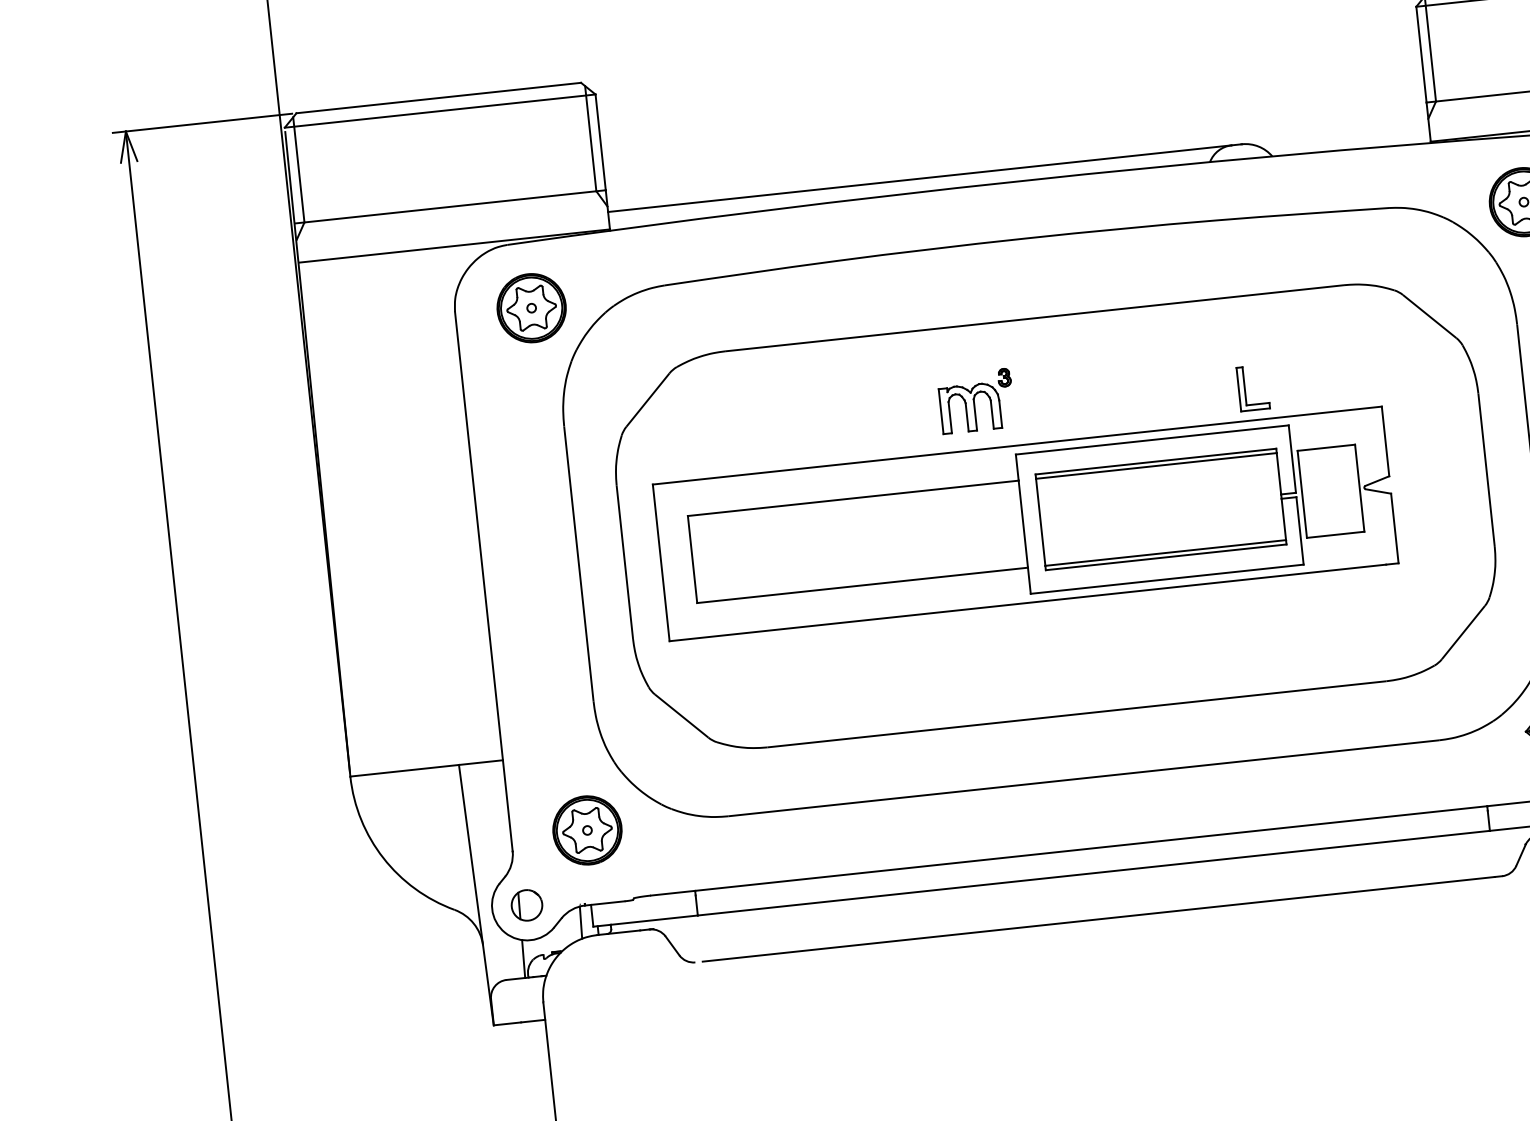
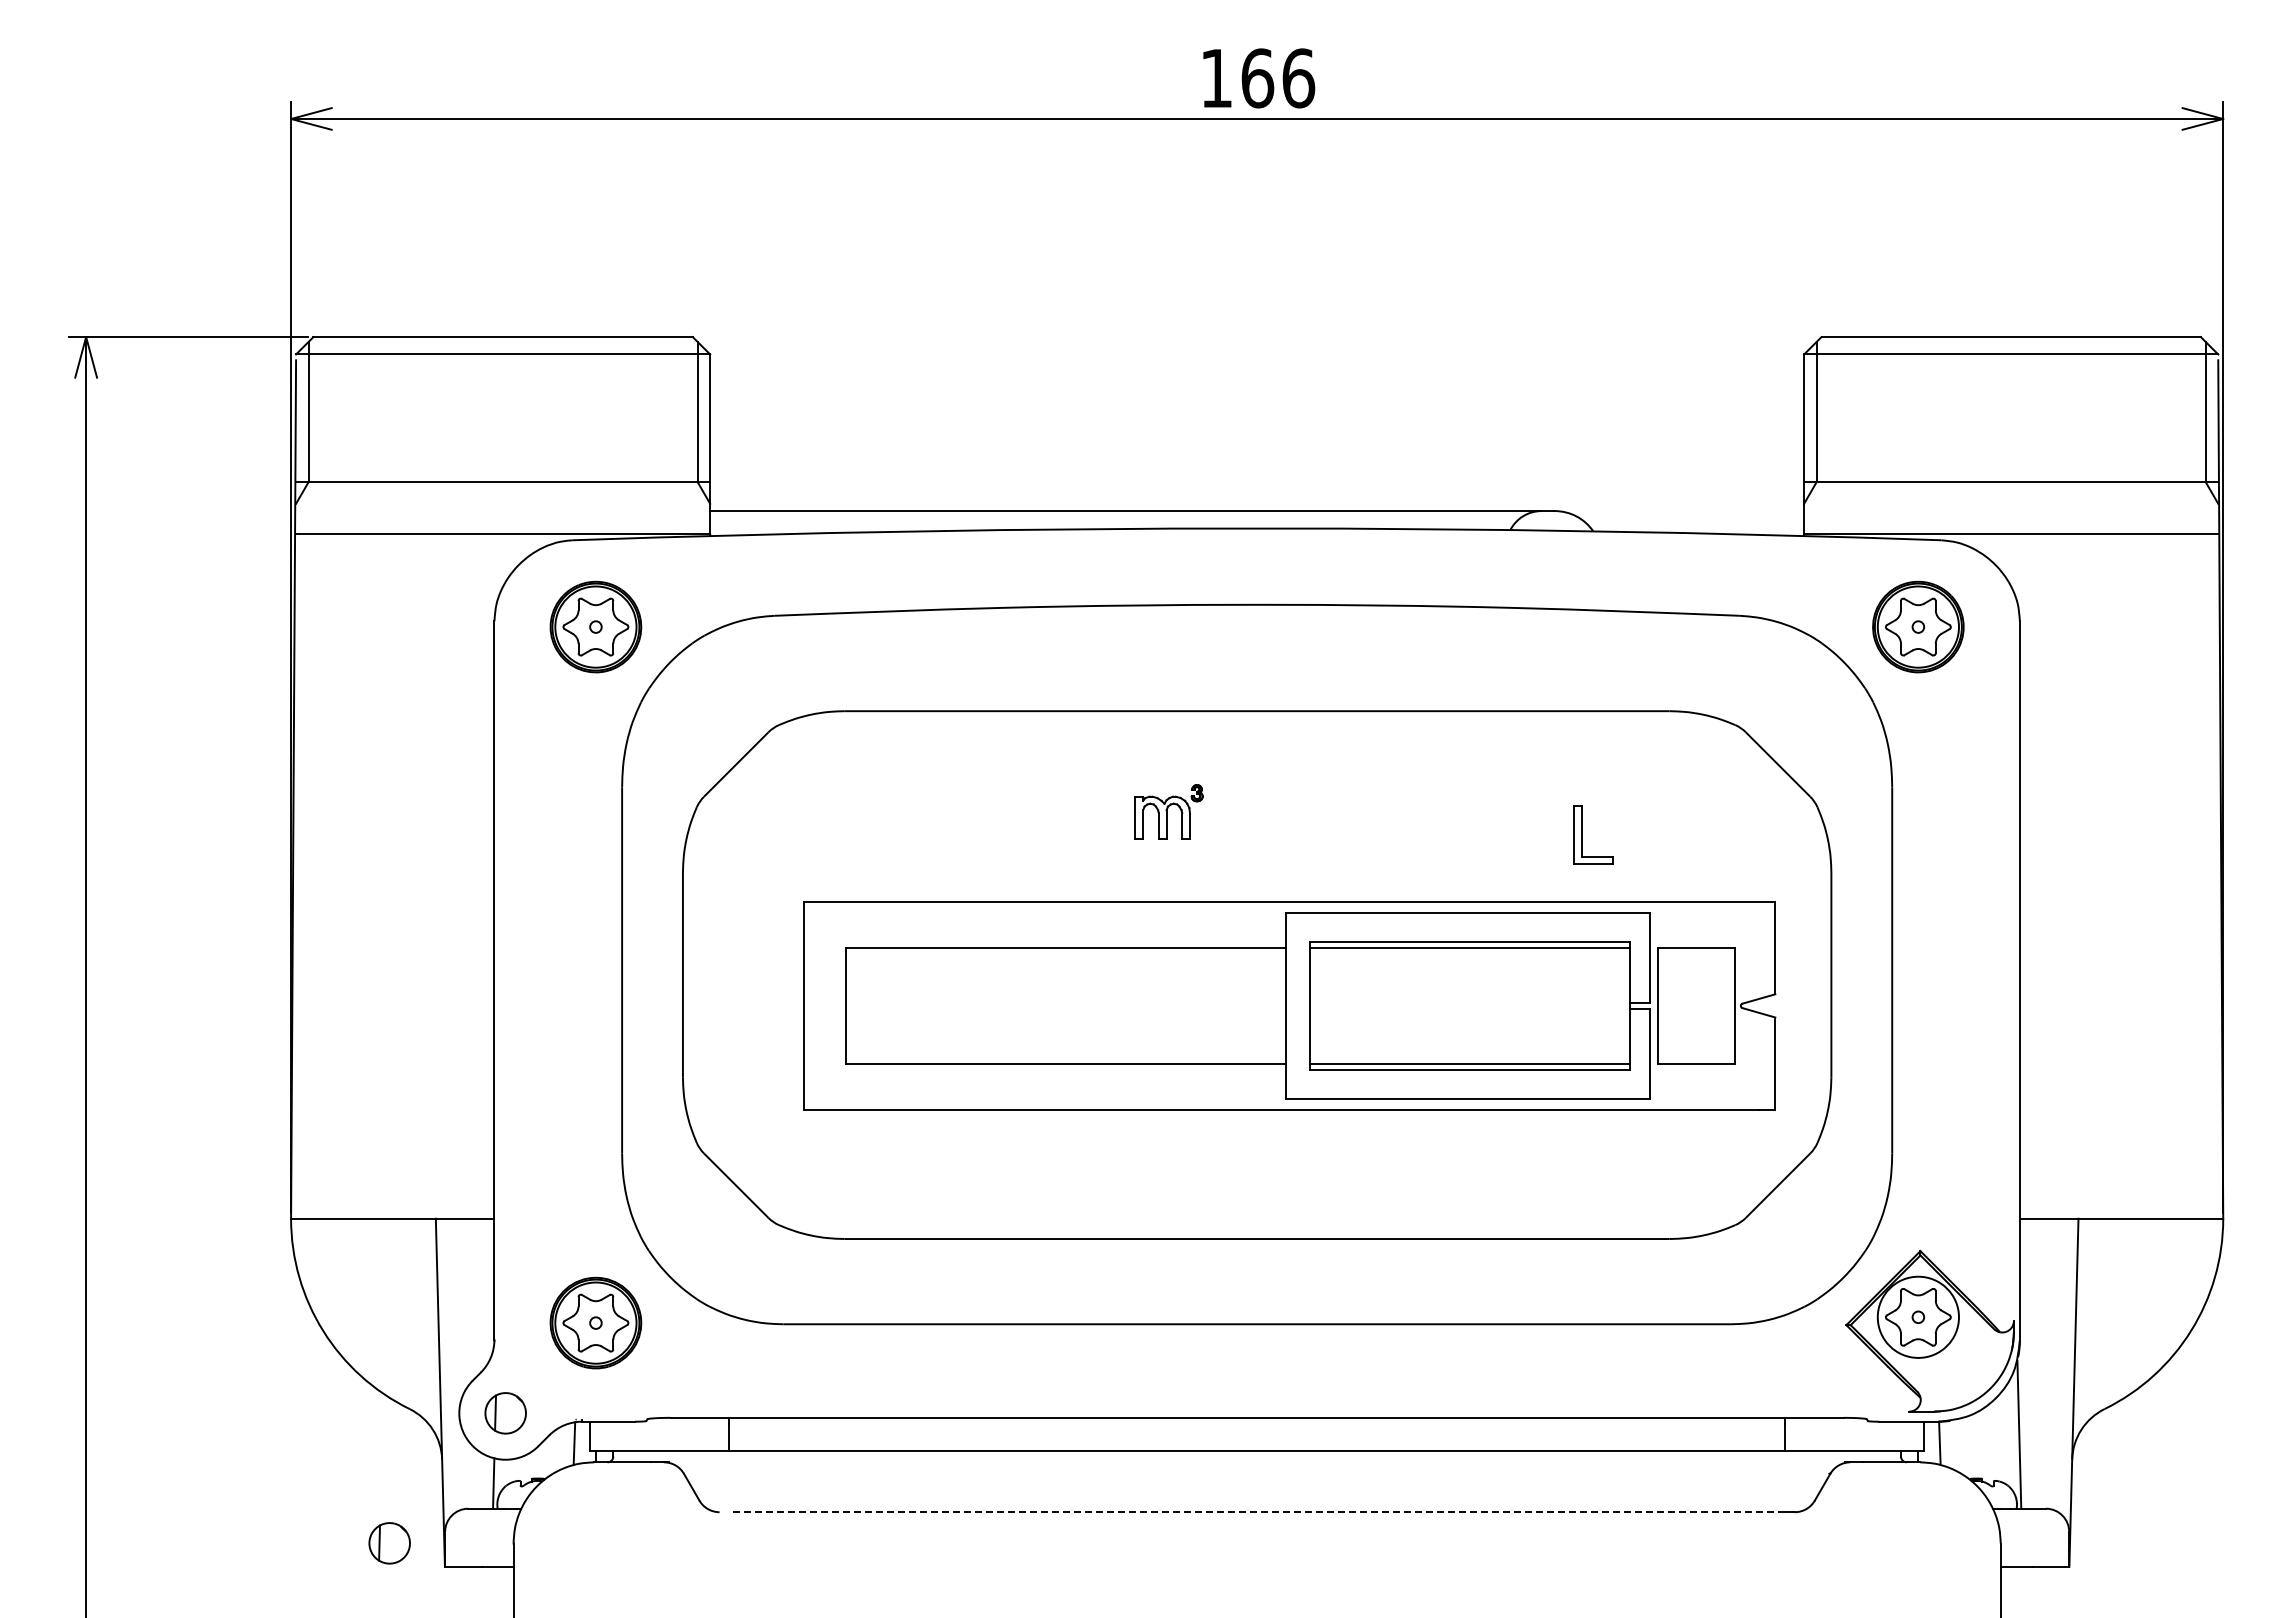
part: (1244, 388) -> (1582, 834), moved
part: (976, 400) -> (1168, 811), size x0.7
part: (1025, 523) -> (1289, 1005), moved
line: (1099, 919) -> (1257, 1512), solid -> dashed
part: (450, 1012) -> (389, 1543), added

